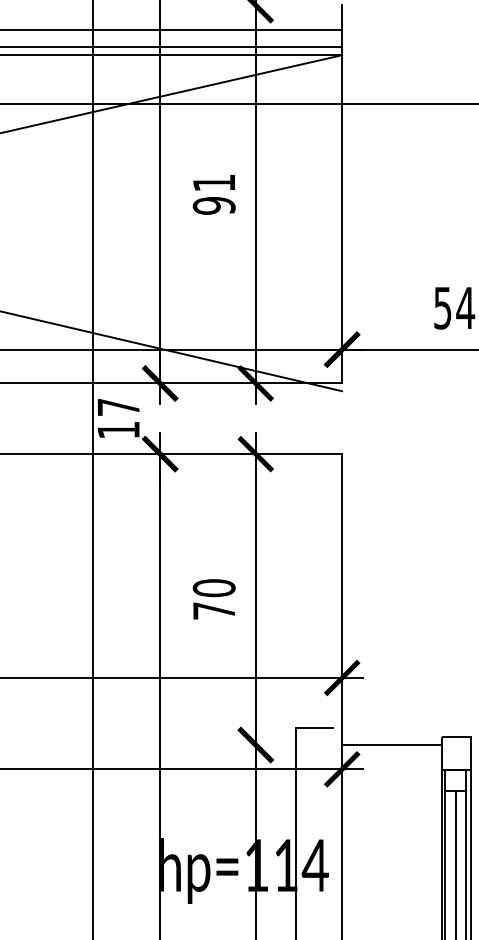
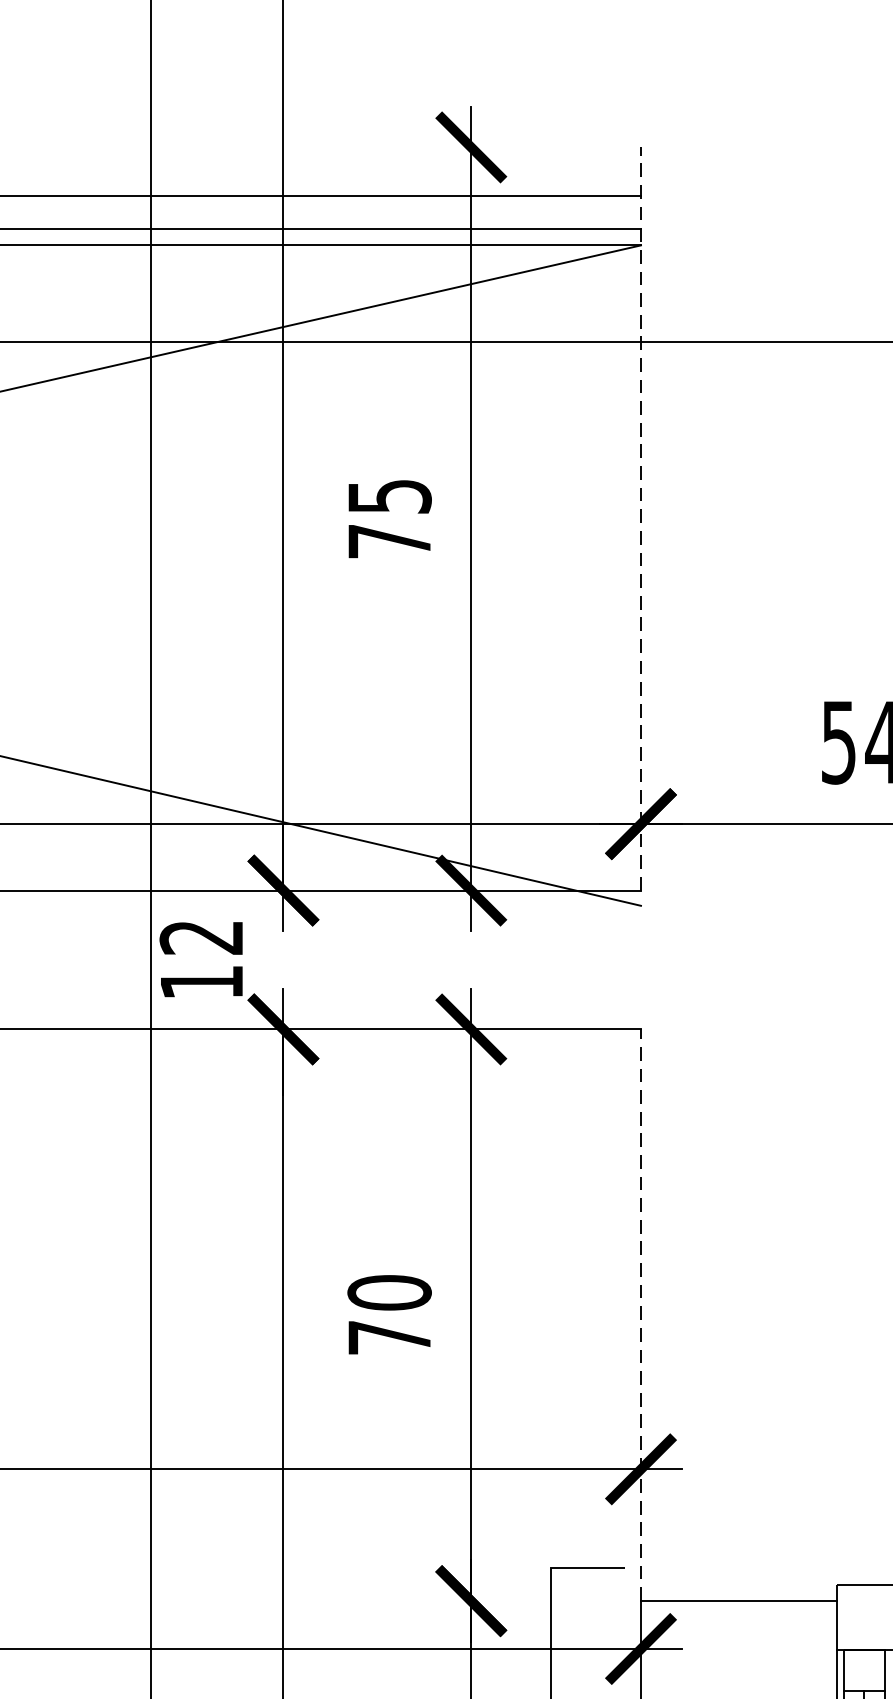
line: (342, 193) -> (641, 517), solid -> dashed
text: (213, 194) -> (388, 519), 91 -> 75
text: (118, 407) -> (201, 937), 17 -> 12
line: (342, 599) -> (641, 1315), solid -> dashed

